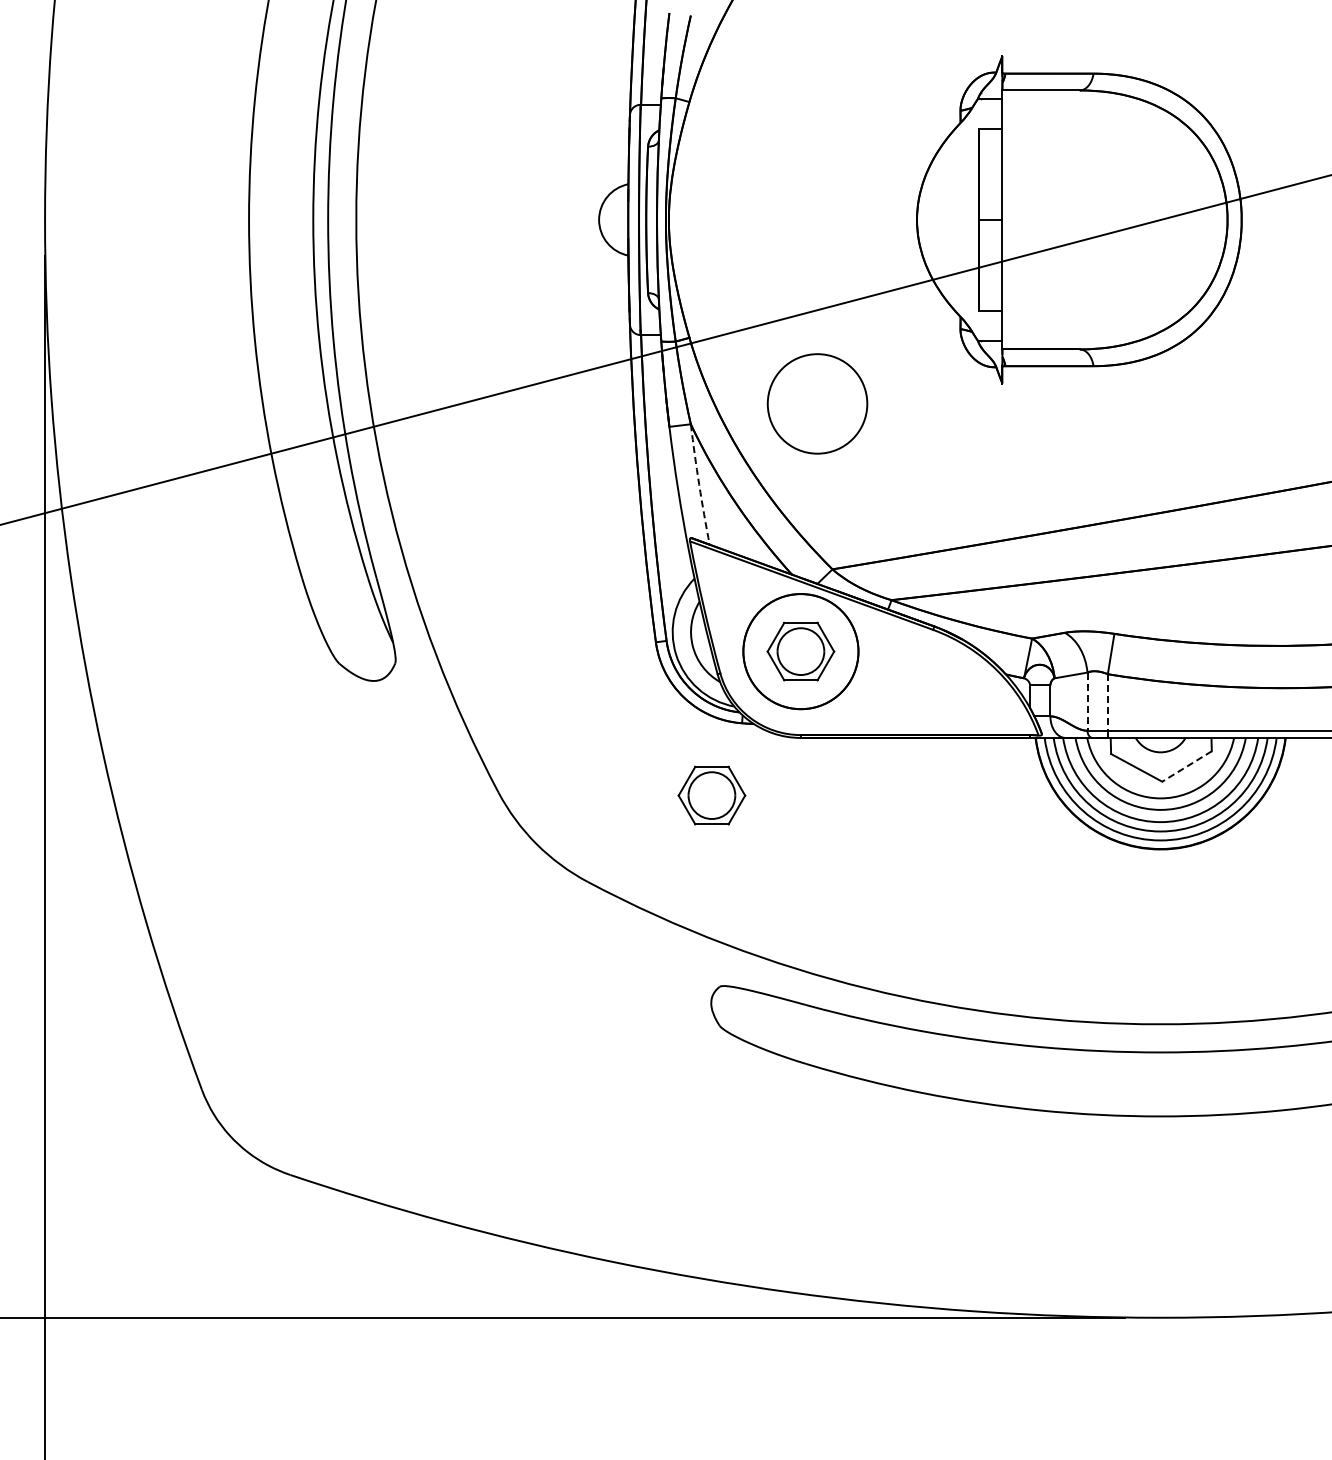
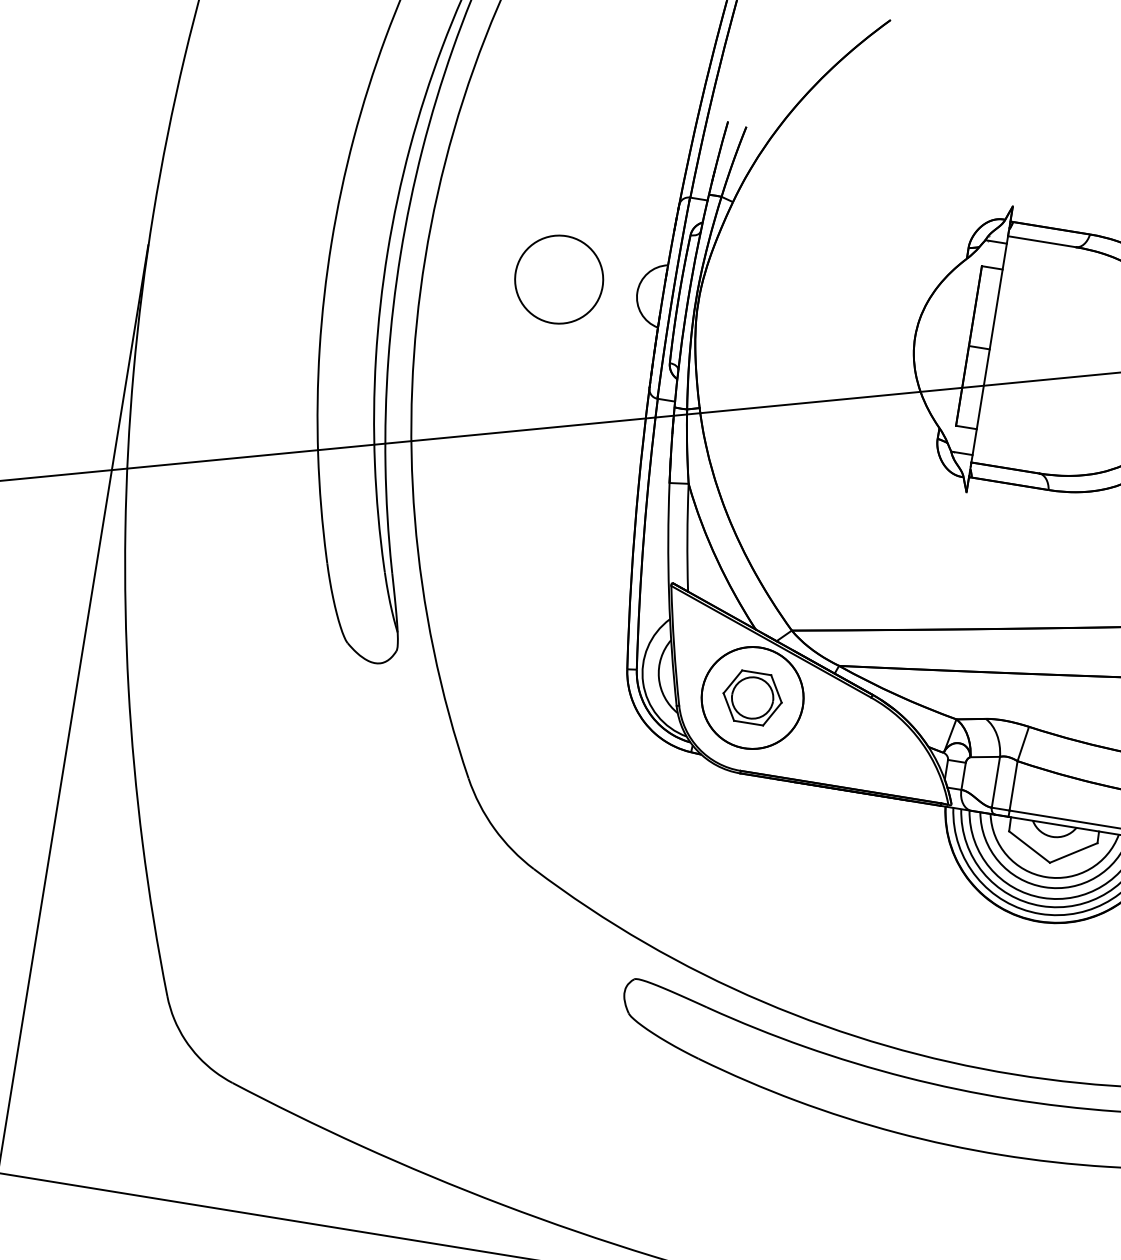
circle: (817, 403) -> (559, 279), moved
arc: (699, 484) -> (687, 537), dashed -> solid
line: (1087, 702) -> (995, 782), dashed -> solid
line: (1107, 702) -> (1013, 785), dashed -> solid
line: (1186, 766) -> (1073, 852), dashed -> solid
part: (711, 795) -> (654, 811), removed

